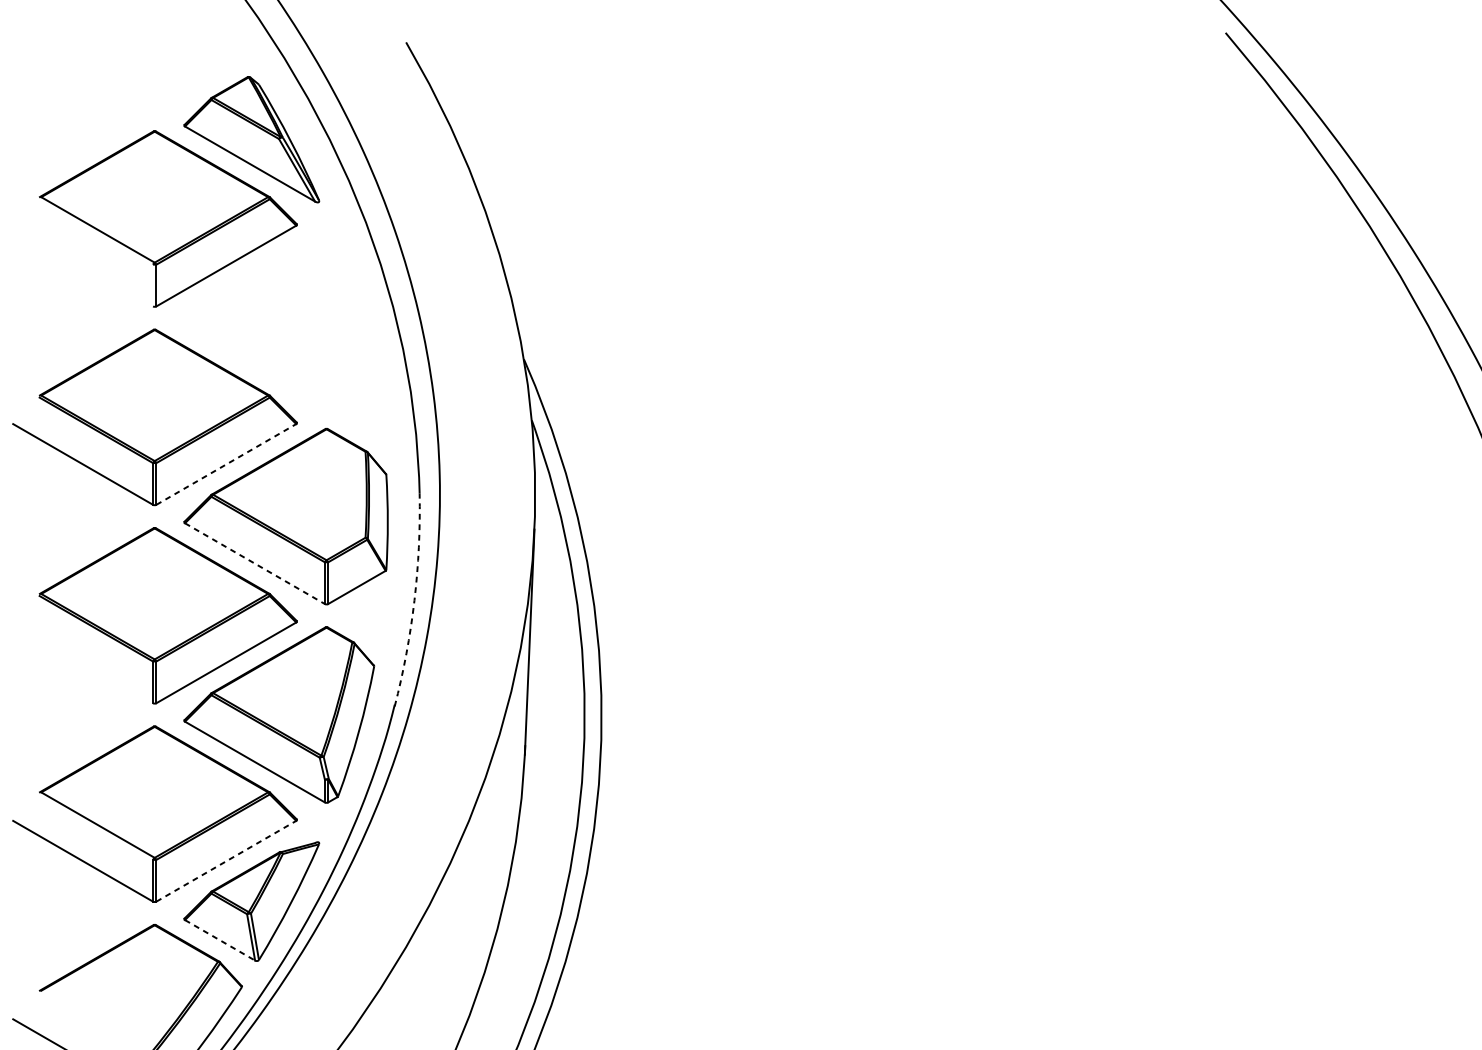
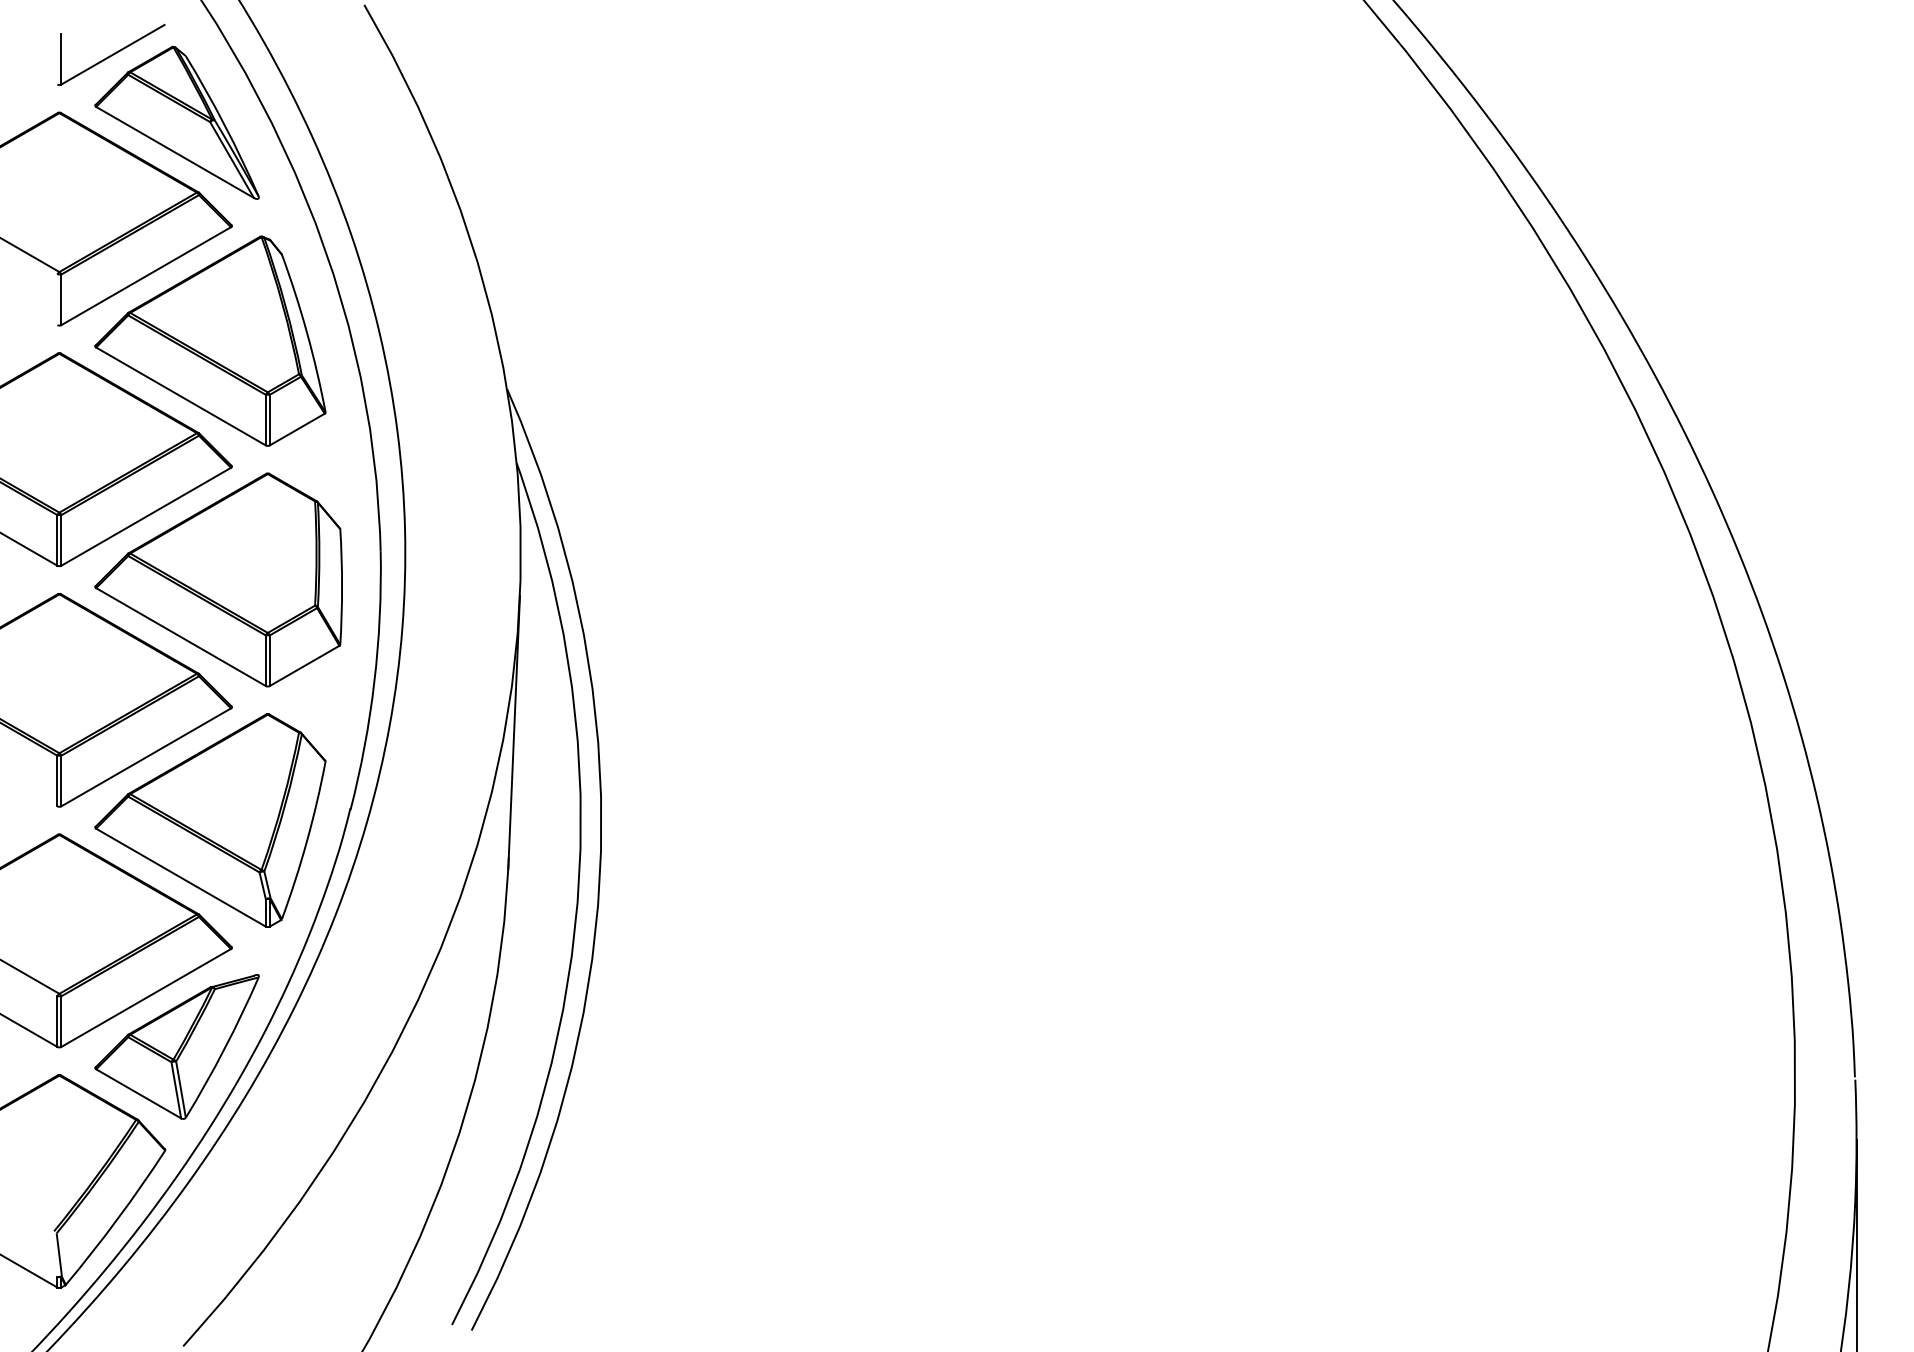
part: (197, 83) -> (111, 54), added
part: (279, 319) -> (210, 340), added
line: (226, 464) -> (146, 516), dashed -> solid
line: (254, 564) -> (180, 637), dashed -> solid
arc: (414, 601) -> (374, 682), dashed -> solid
line: (226, 860) -> (146, 997), dashed -> solid
line: (220, 940) -> (139, 1094), dashed -> solid

